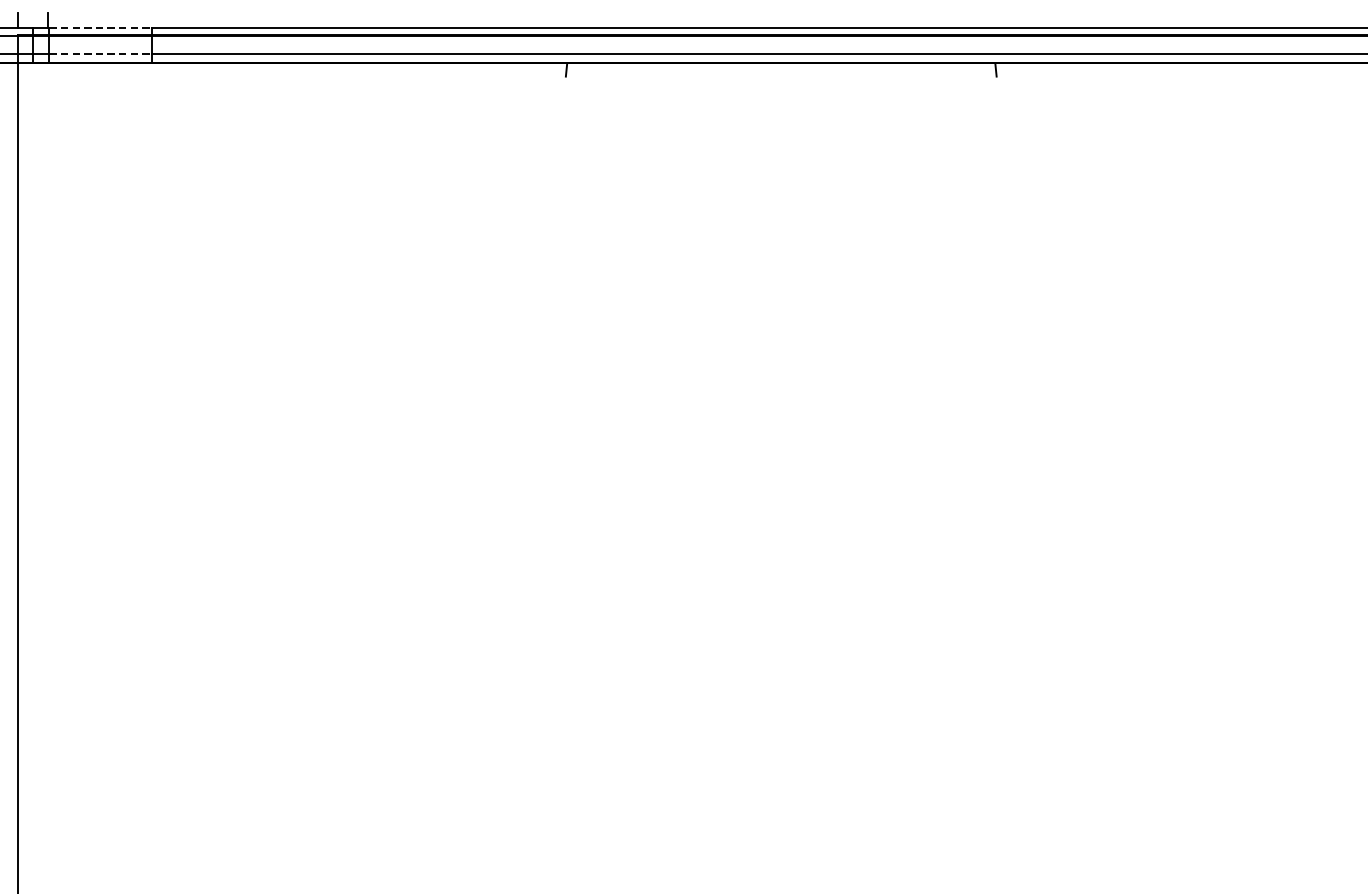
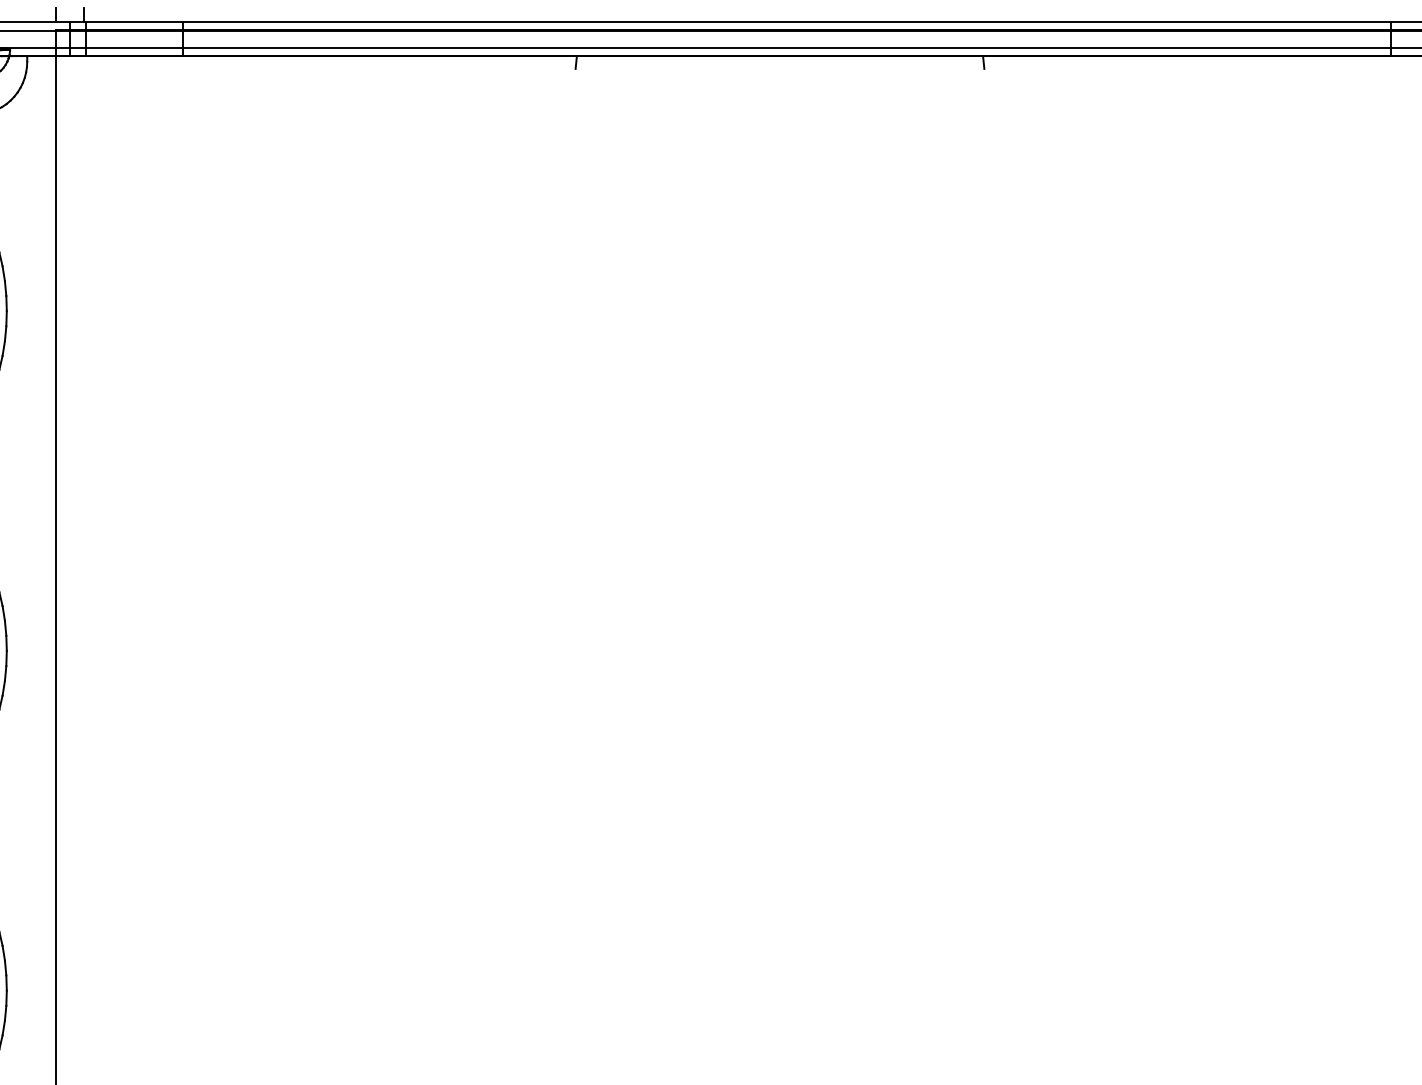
line: (100, 27) -> (134, 22), dashed -> solid
line: (100, 53) -> (134, 47), dashed -> solid

